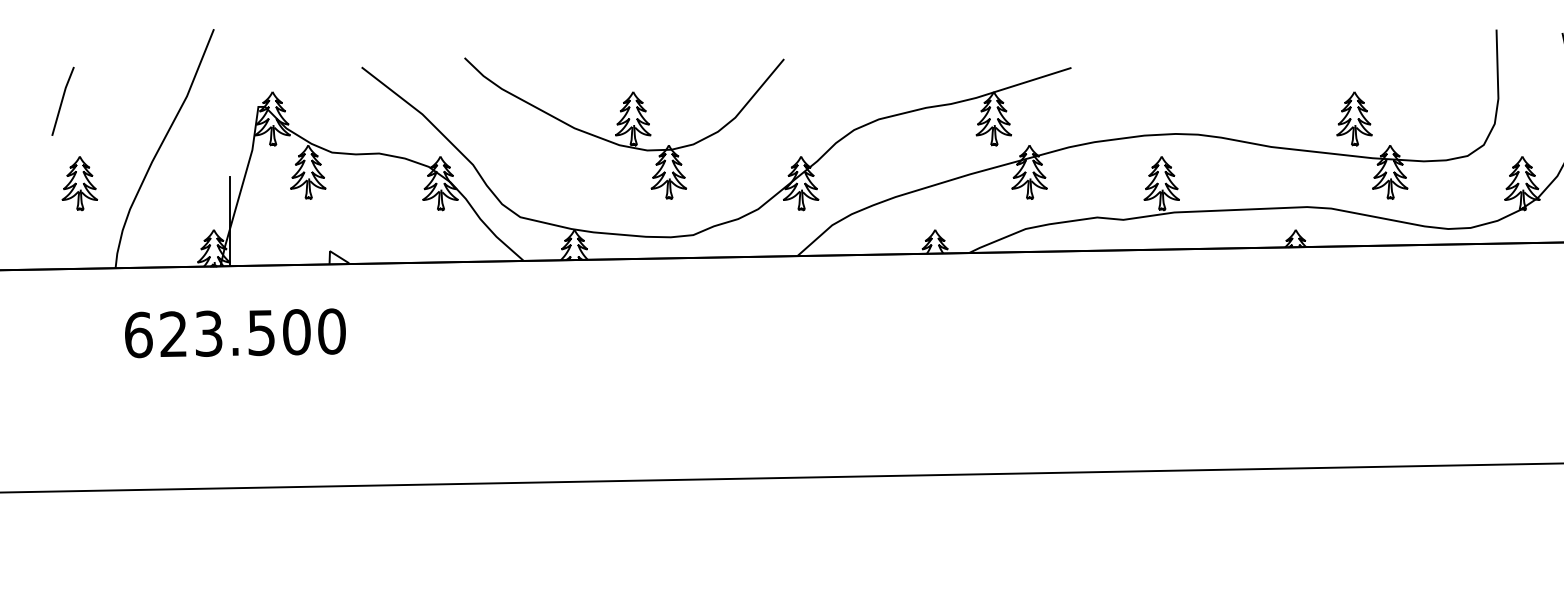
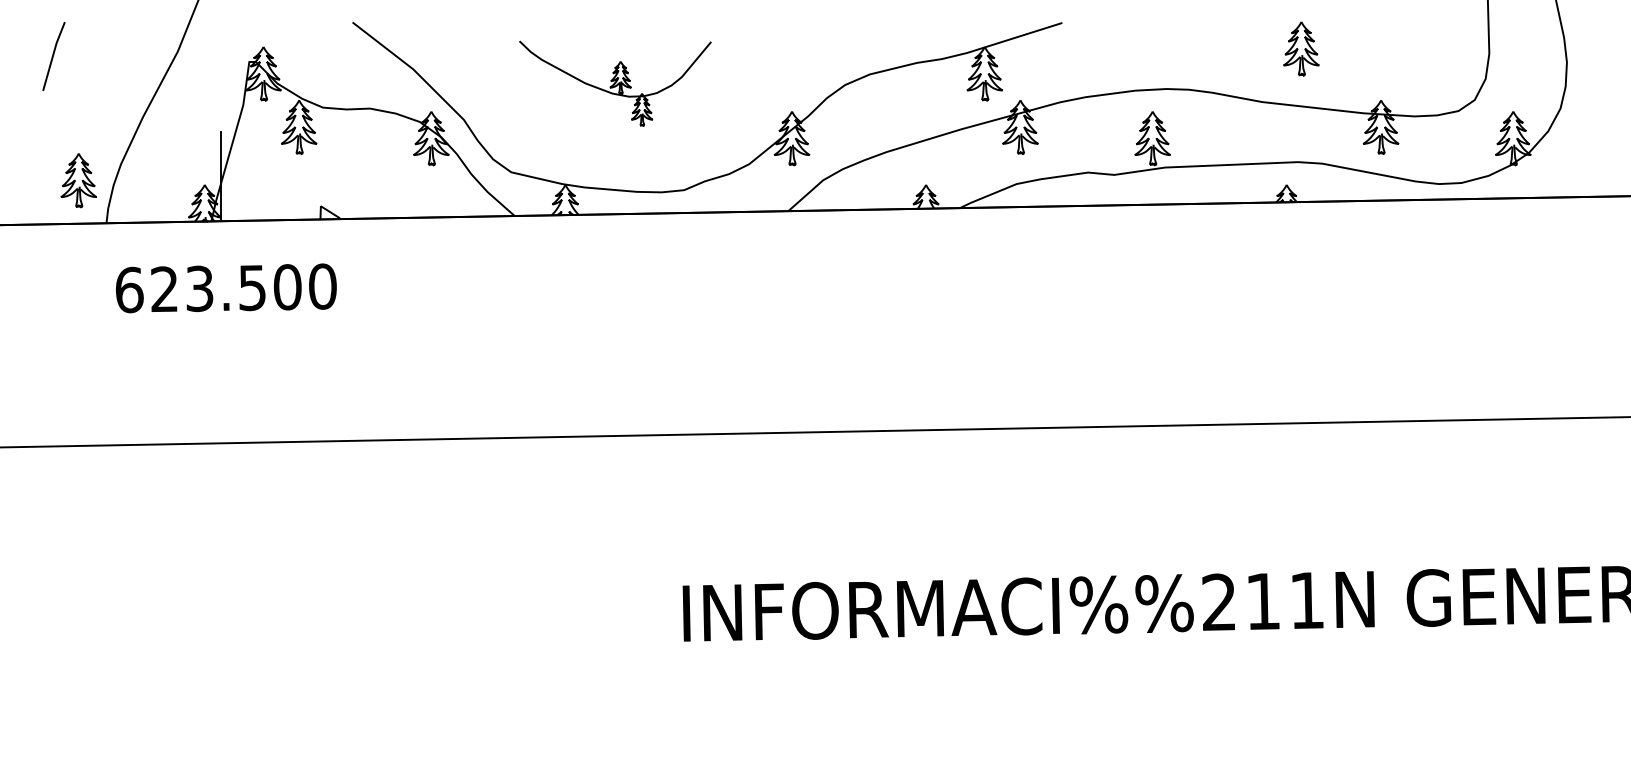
part: (1354, 118) -> (1301, 48), moved
part: (624, 128) -> (615, 83), size x0.6
part: (79, 183) -> (78, 180), moved

